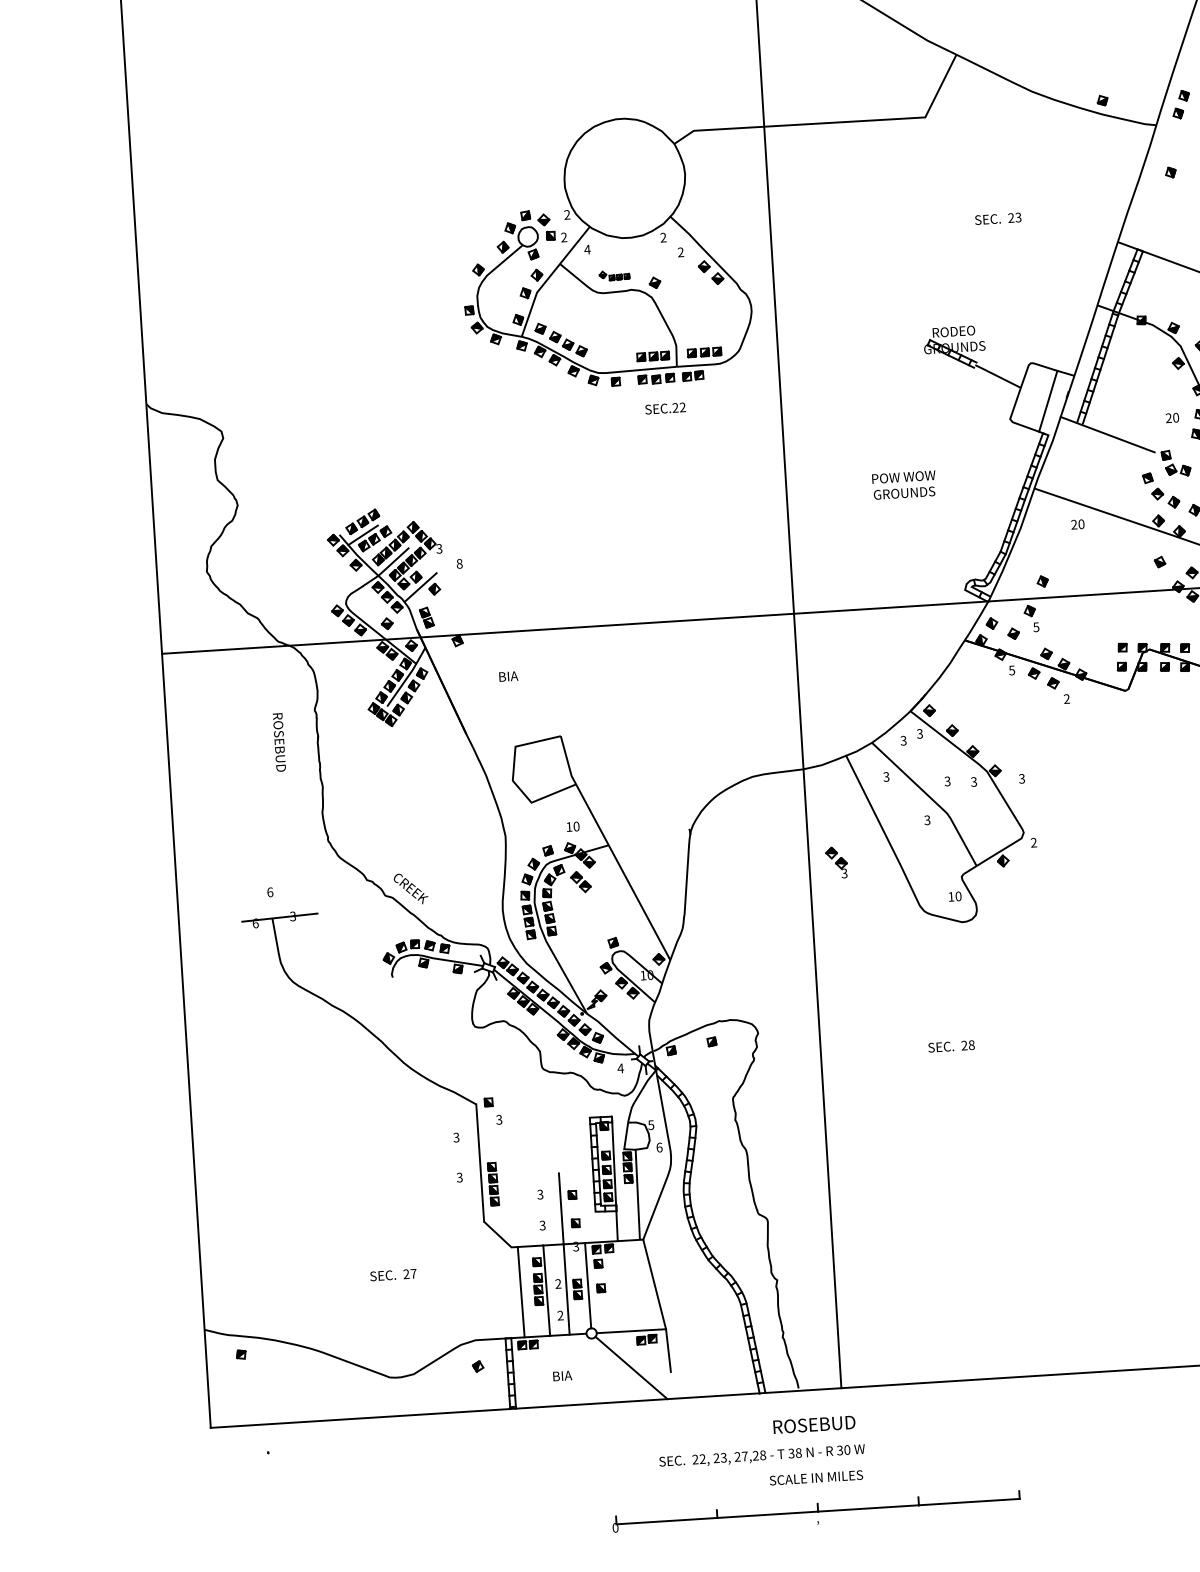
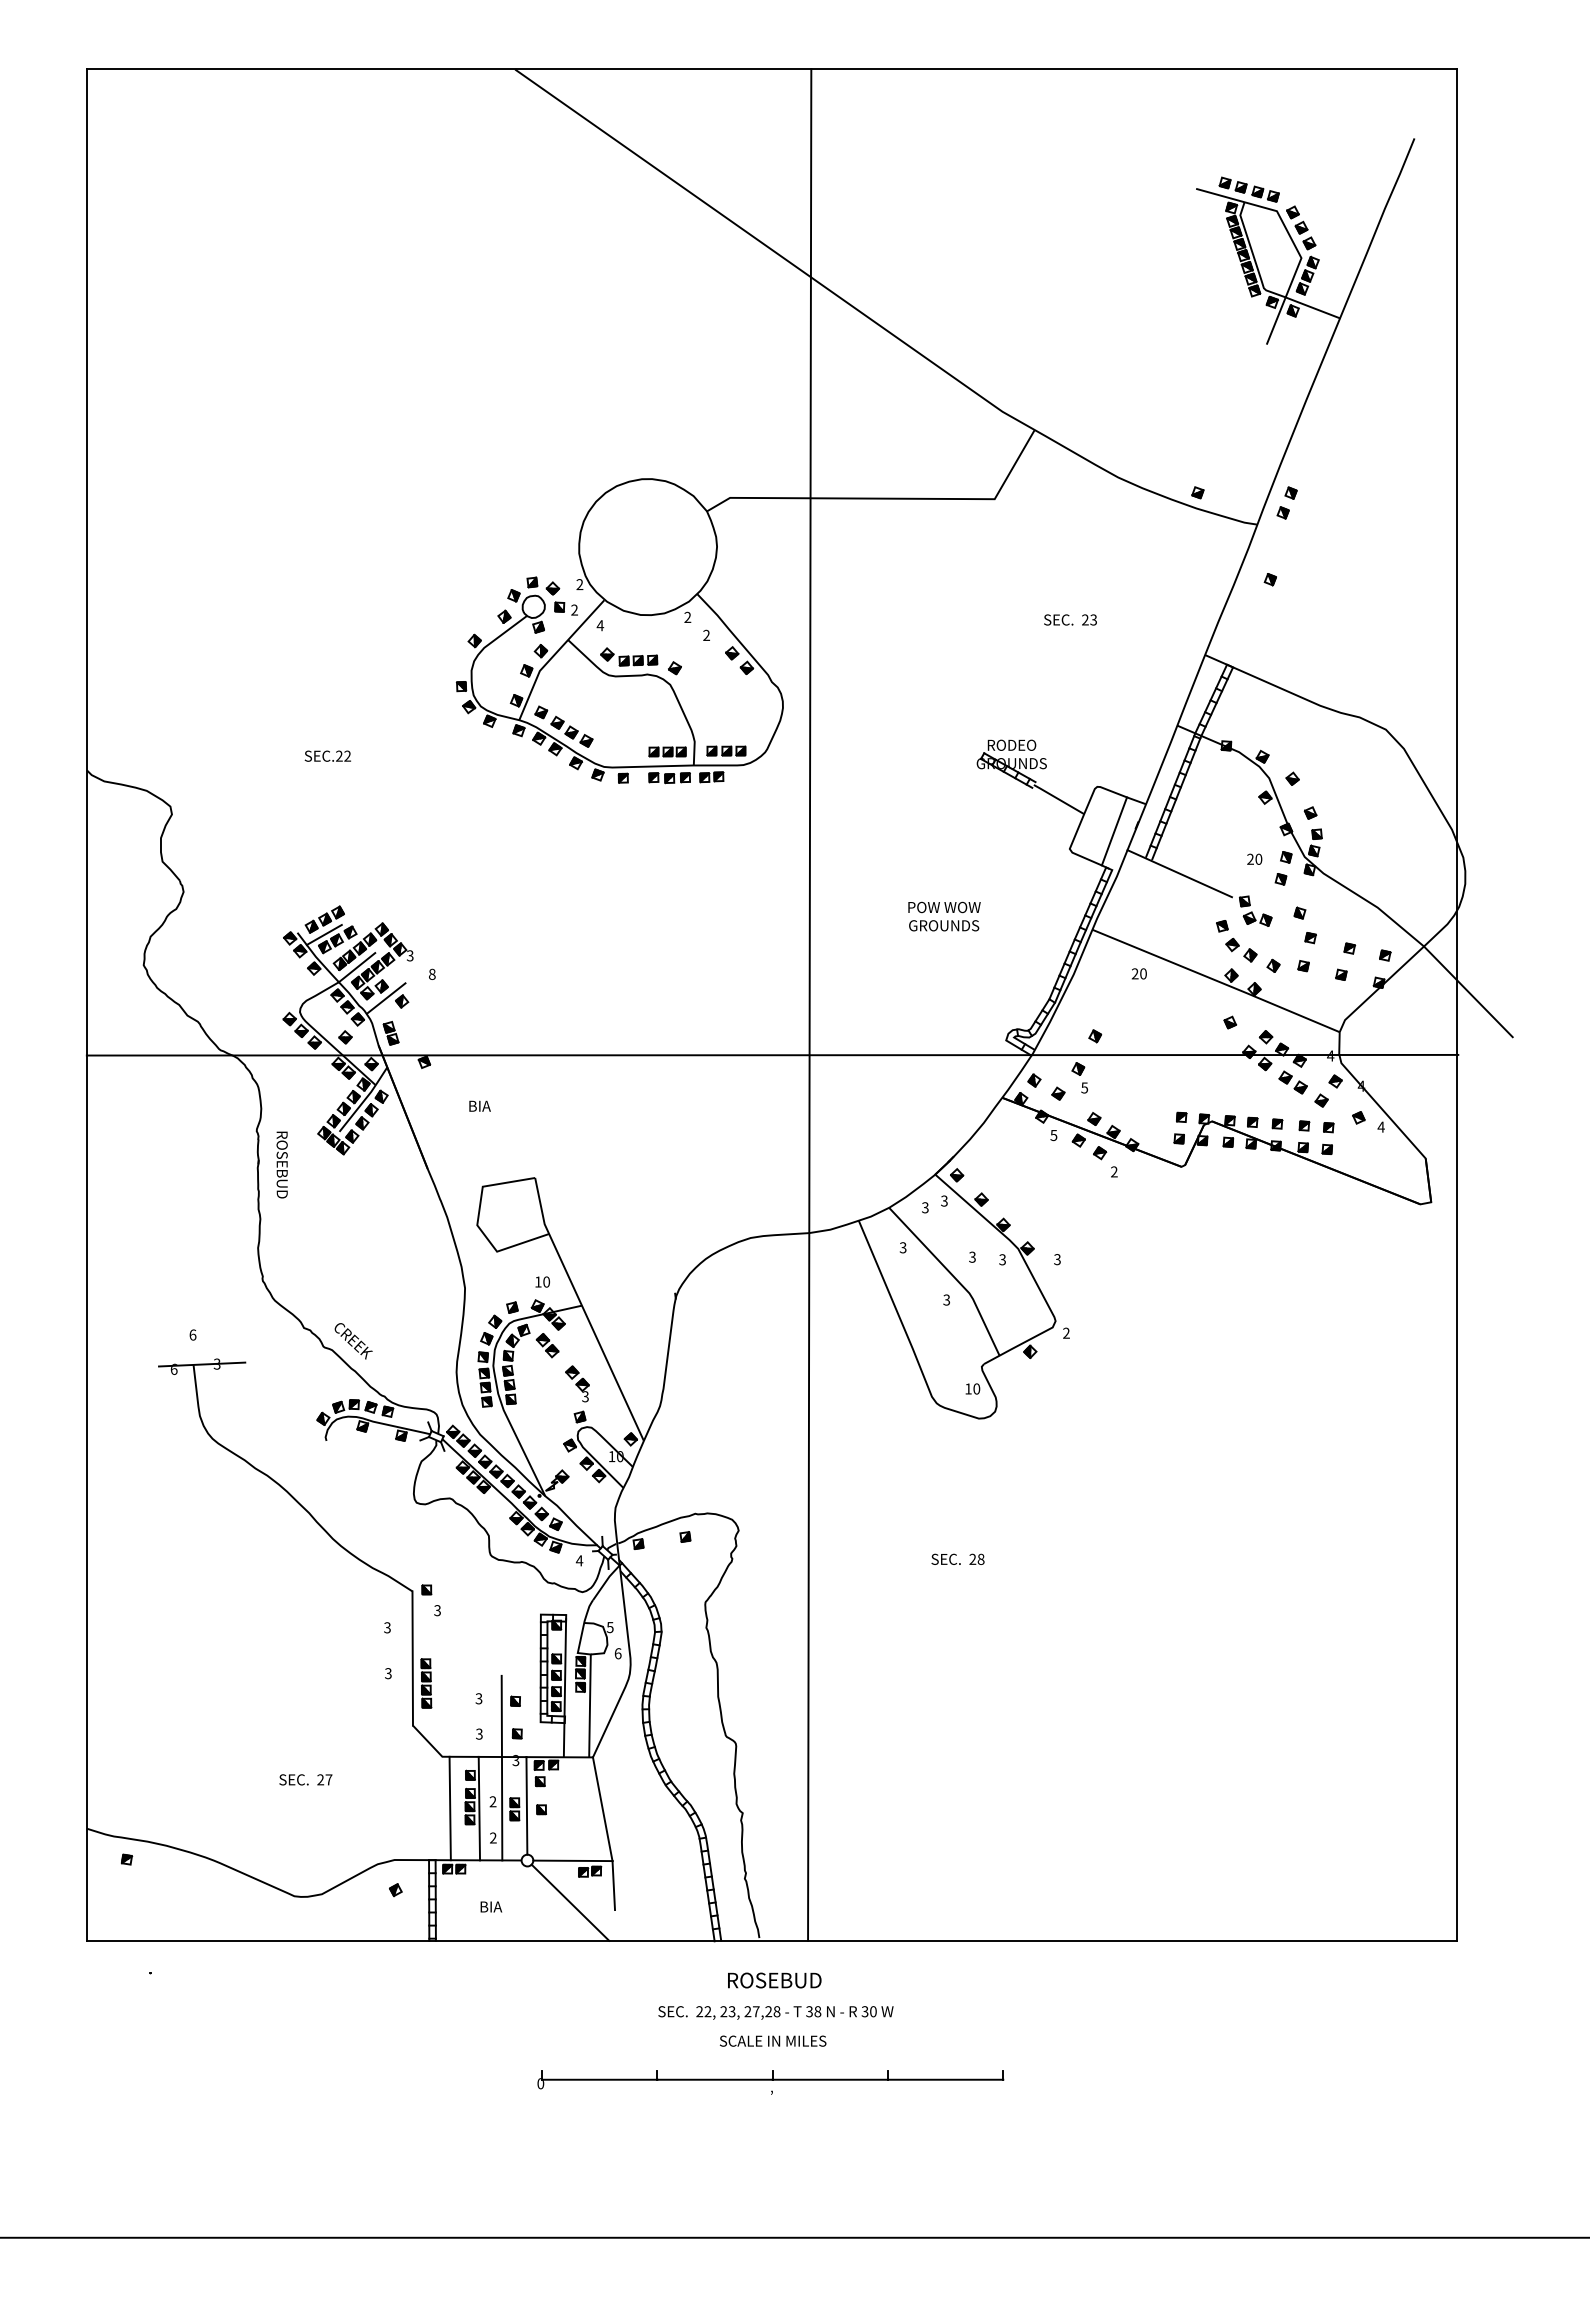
part: (614, 275) -> (629, 656), size x1.67
text: (665, 407) -> (327, 755), moved
text: (278, 742) -> (281, 1164), moved
part: (836, 862) -> (577, 1383), moved
text: (761, 1456) -> (775, 2012), moved

